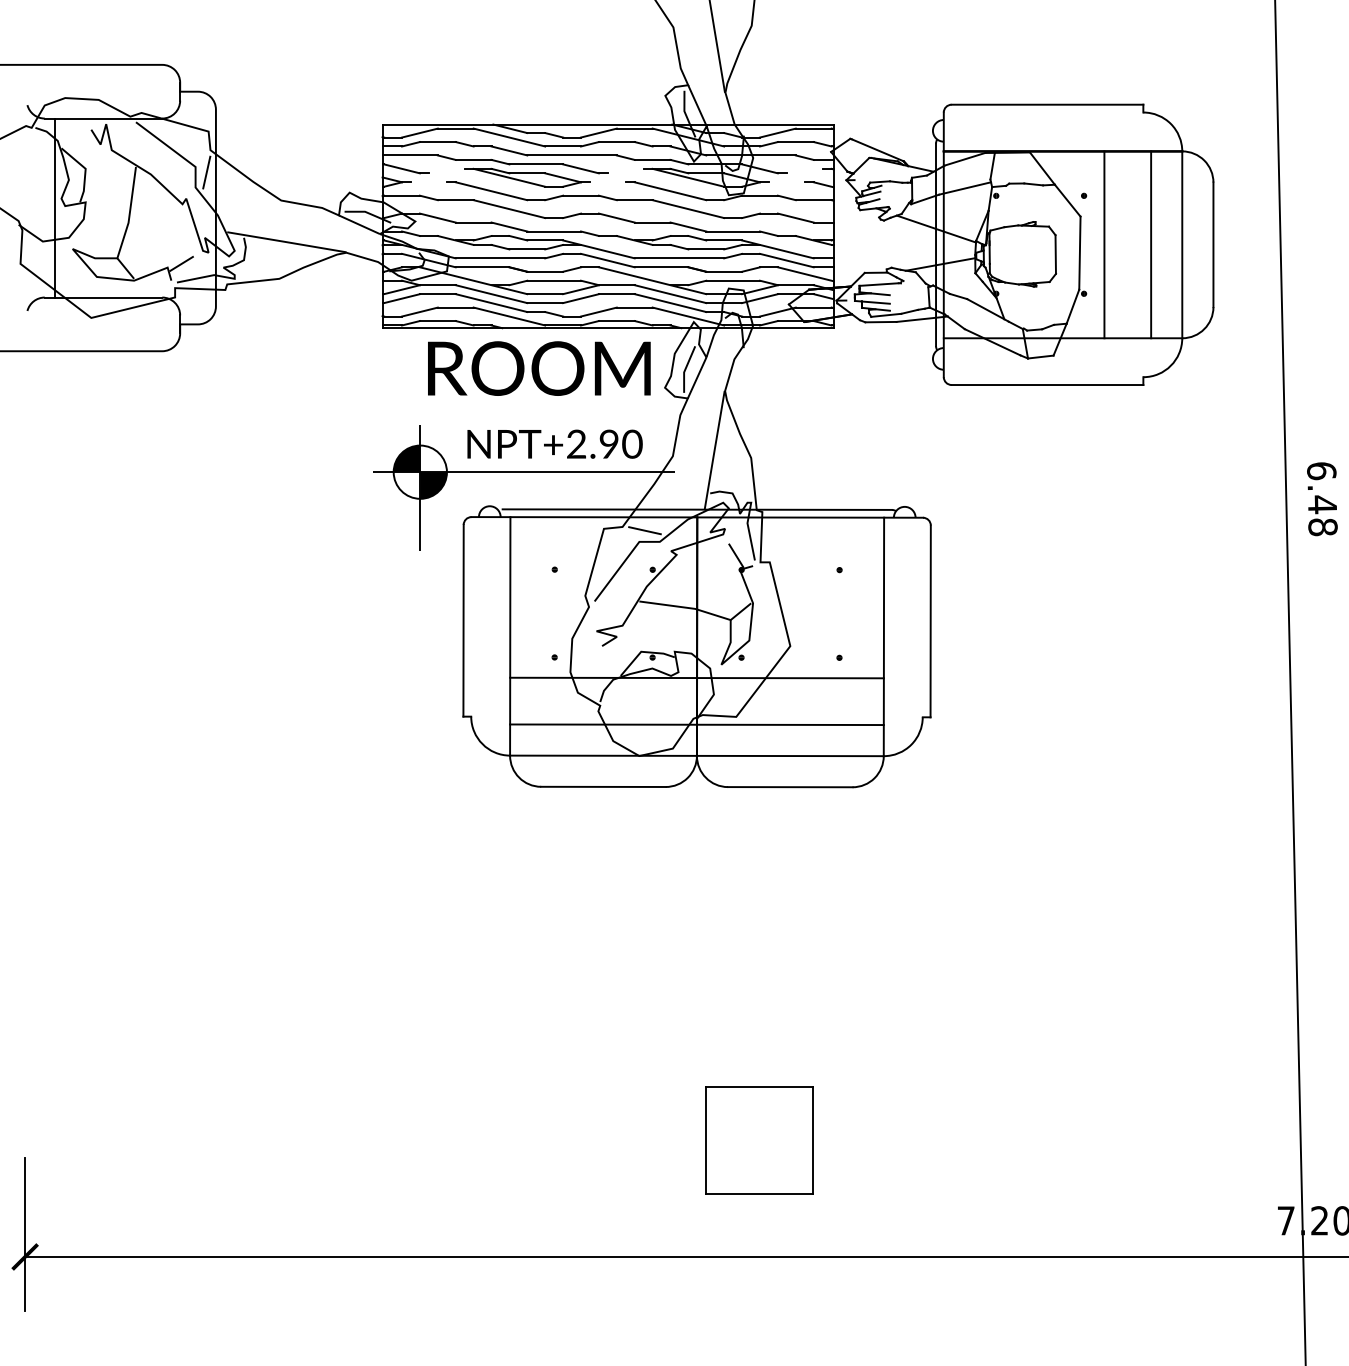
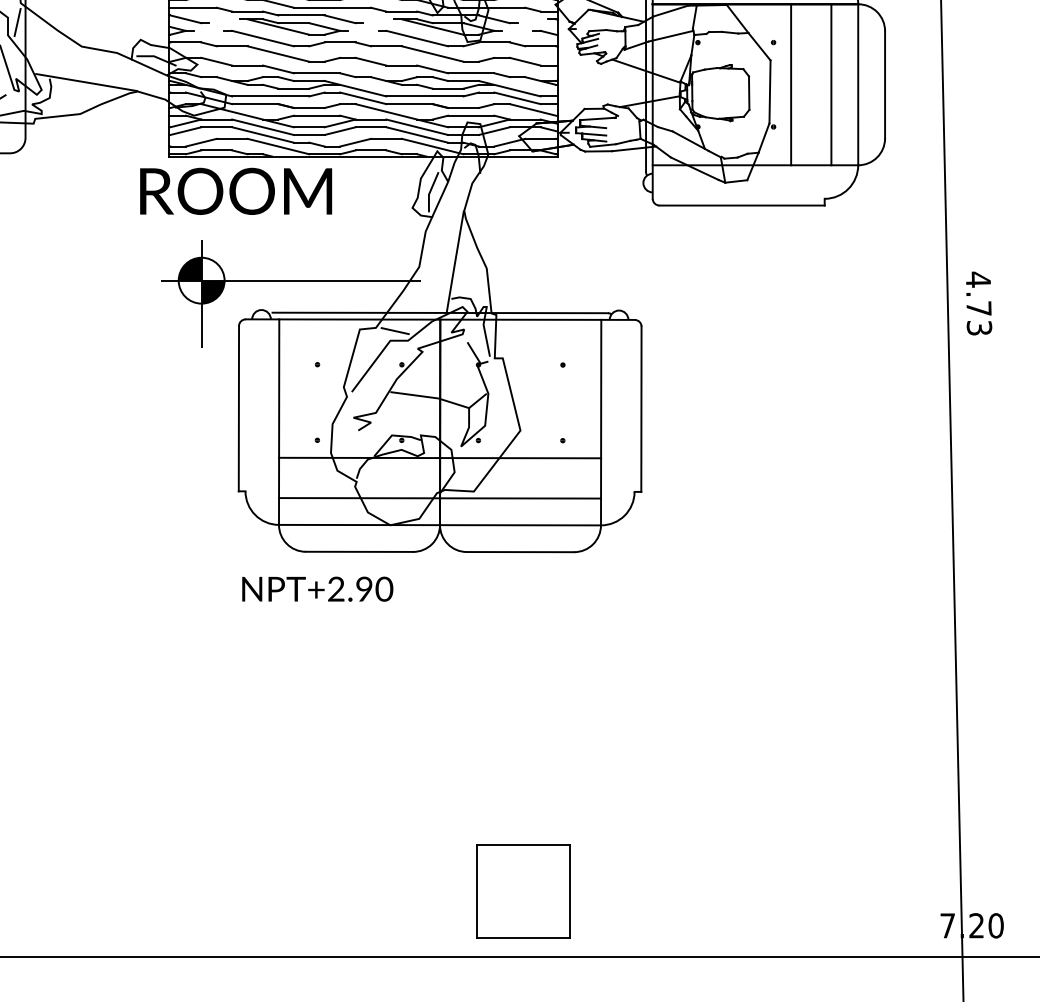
text: (539, 368) -> (236, 191), moved
text: (554, 443) -> (317, 588), moved
text: (1322, 498) -> (979, 303), 6.48 -> 4.73
part: (759, 1140) -> (523, 891), moved

